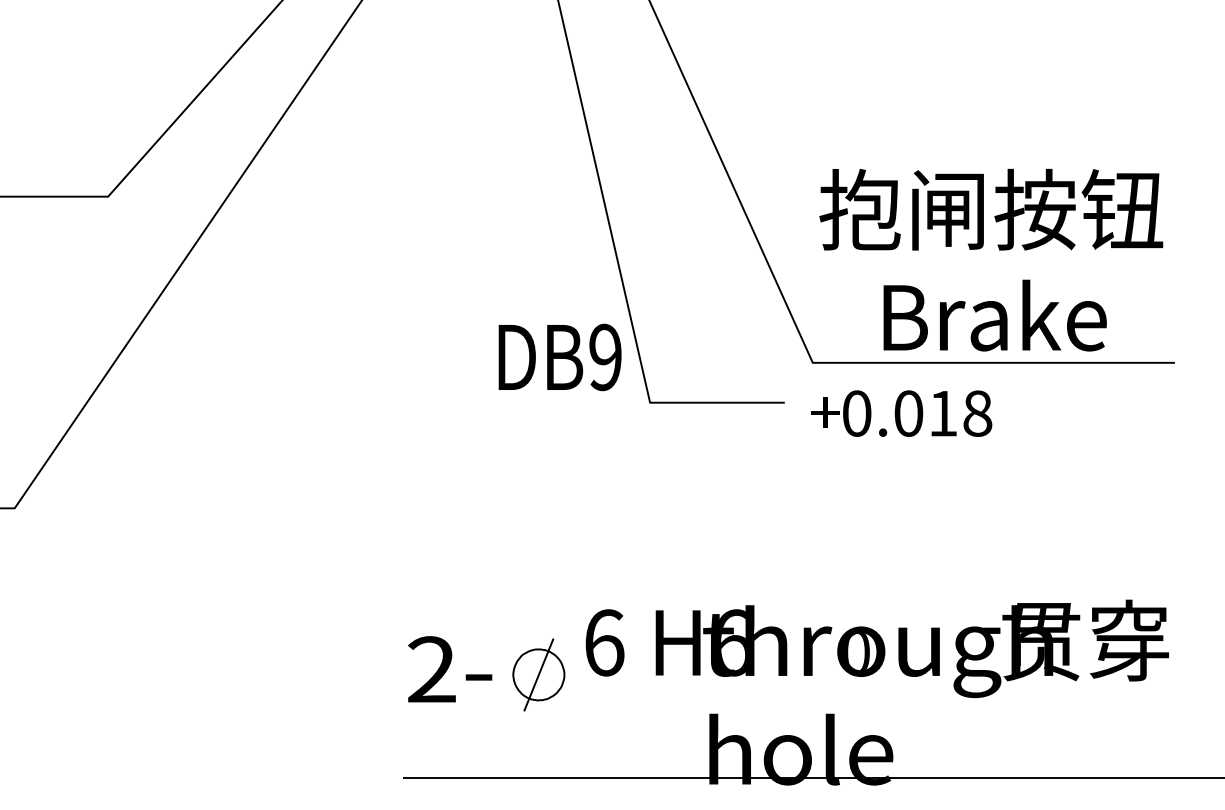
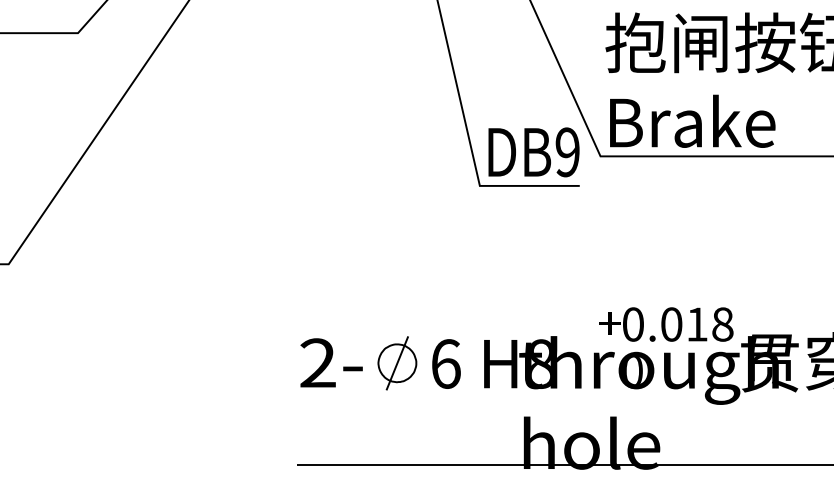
text: (994, 315) -> (692, 121), moved
text: (559, 357) -> (533, 152), moved
text: (901, 413) -> (666, 324), moved
text: (732, 642) -> (540, 363), H6 -> H8
text: (450, 669) -> (331, 363), moved
part: (538, 674) -> (397, 363), moved

